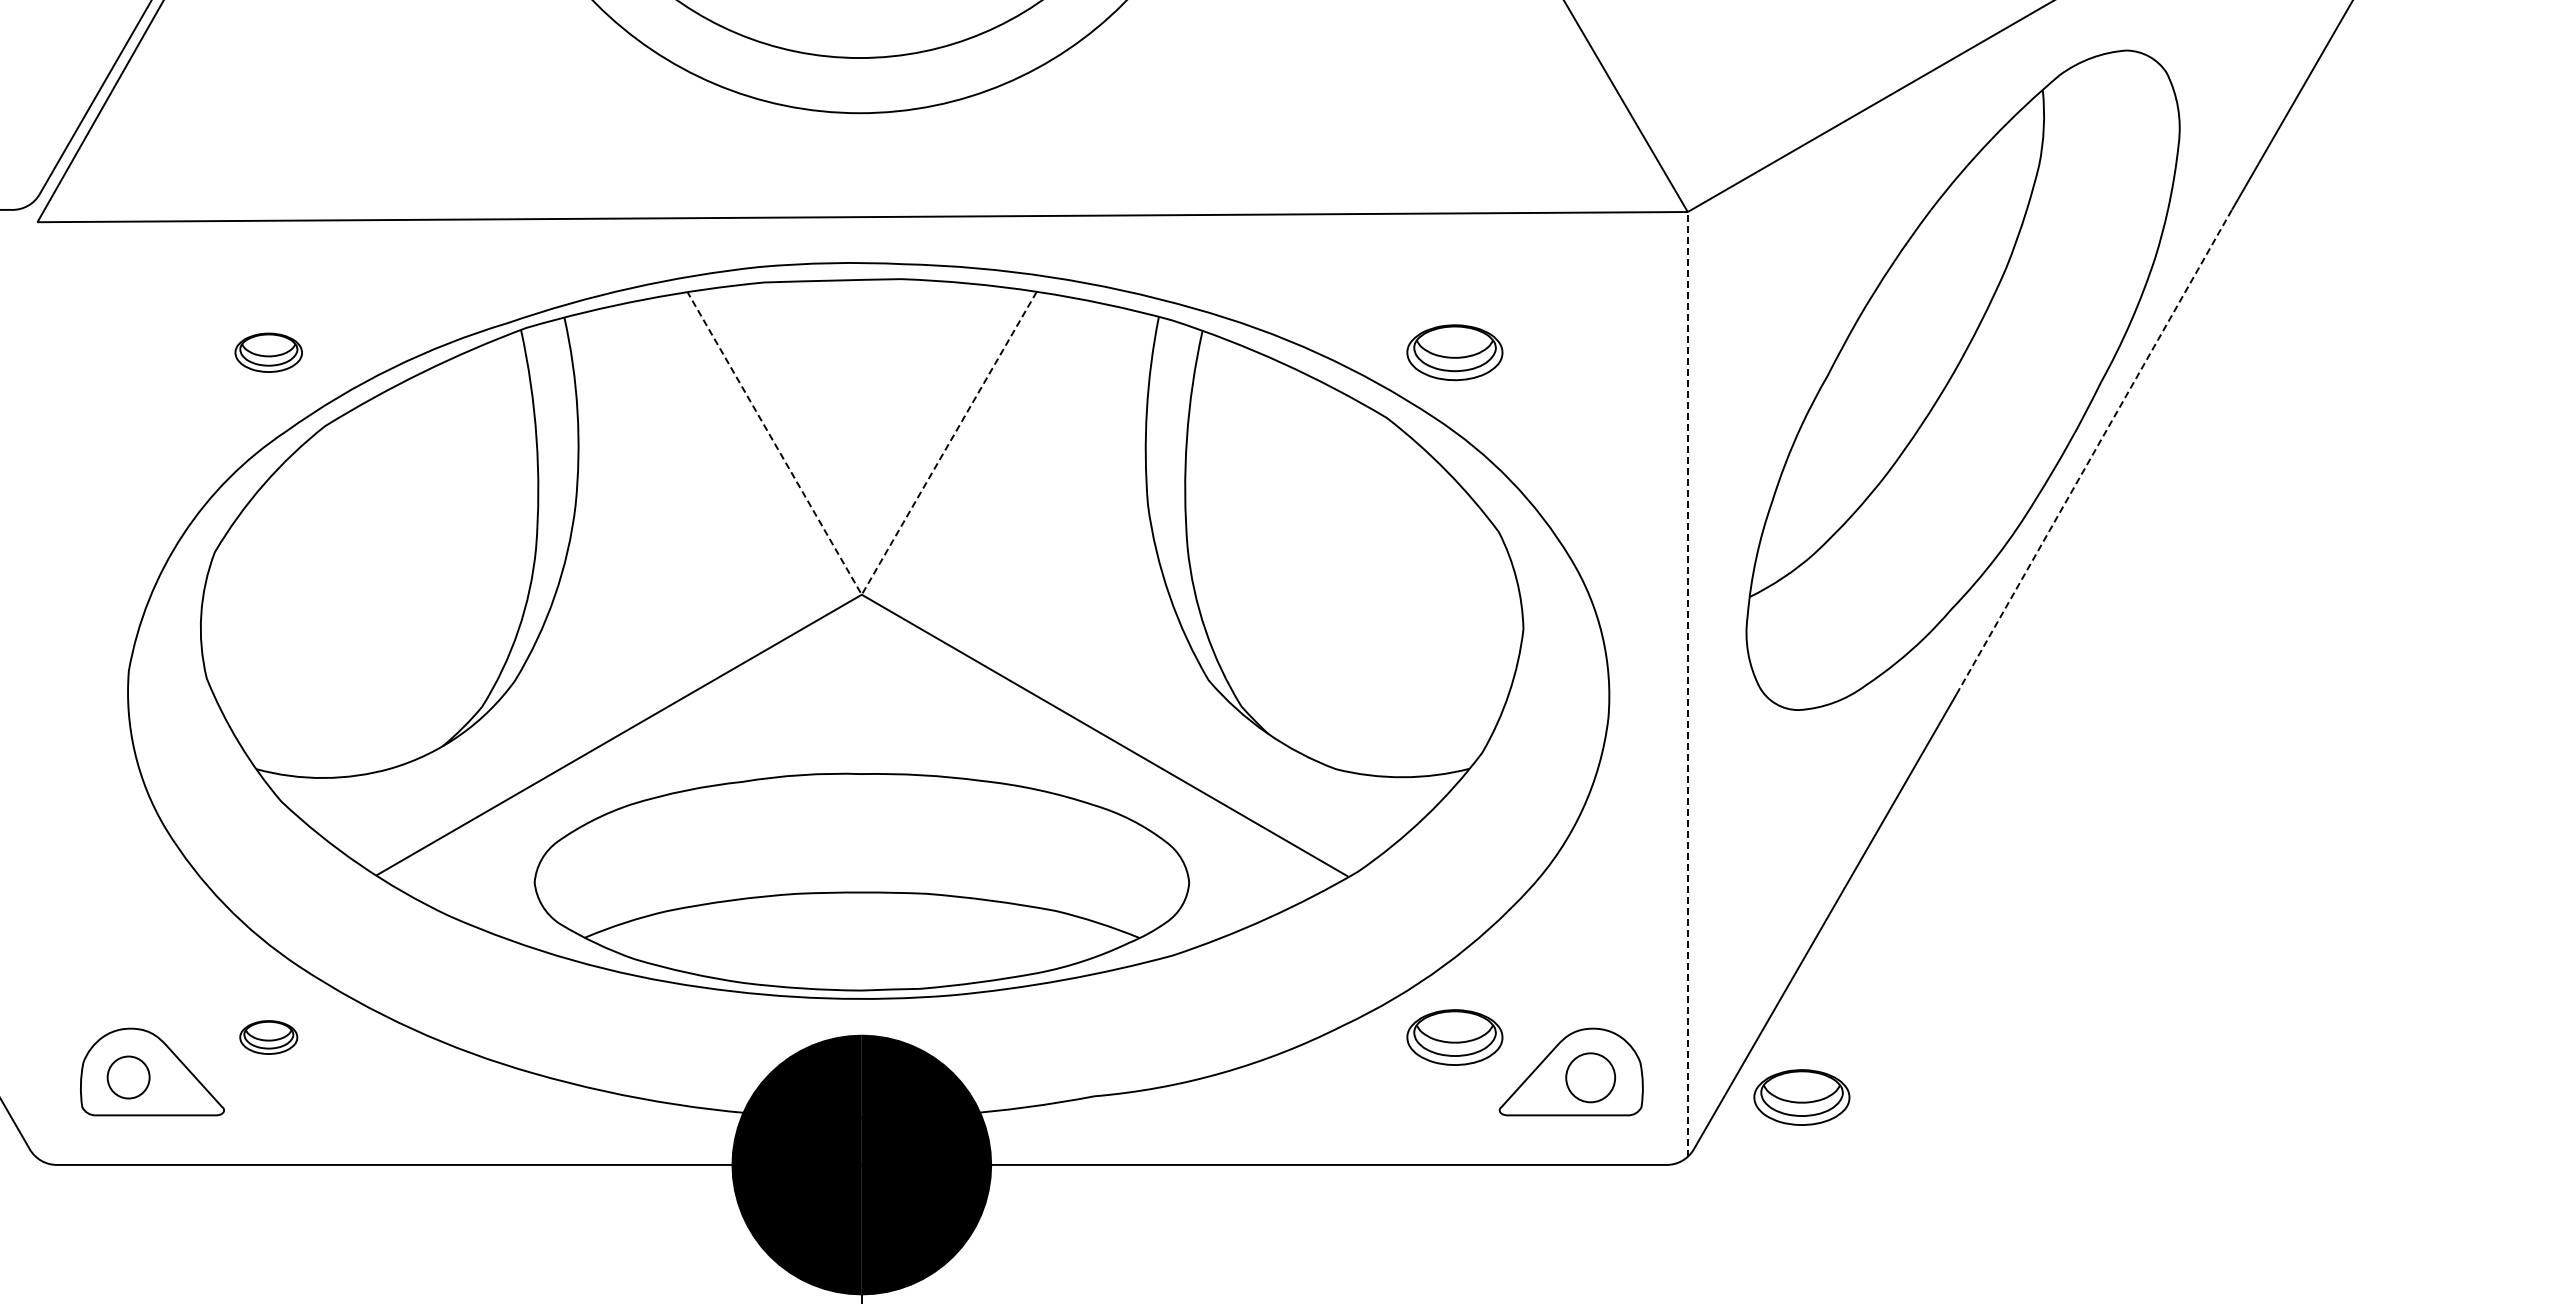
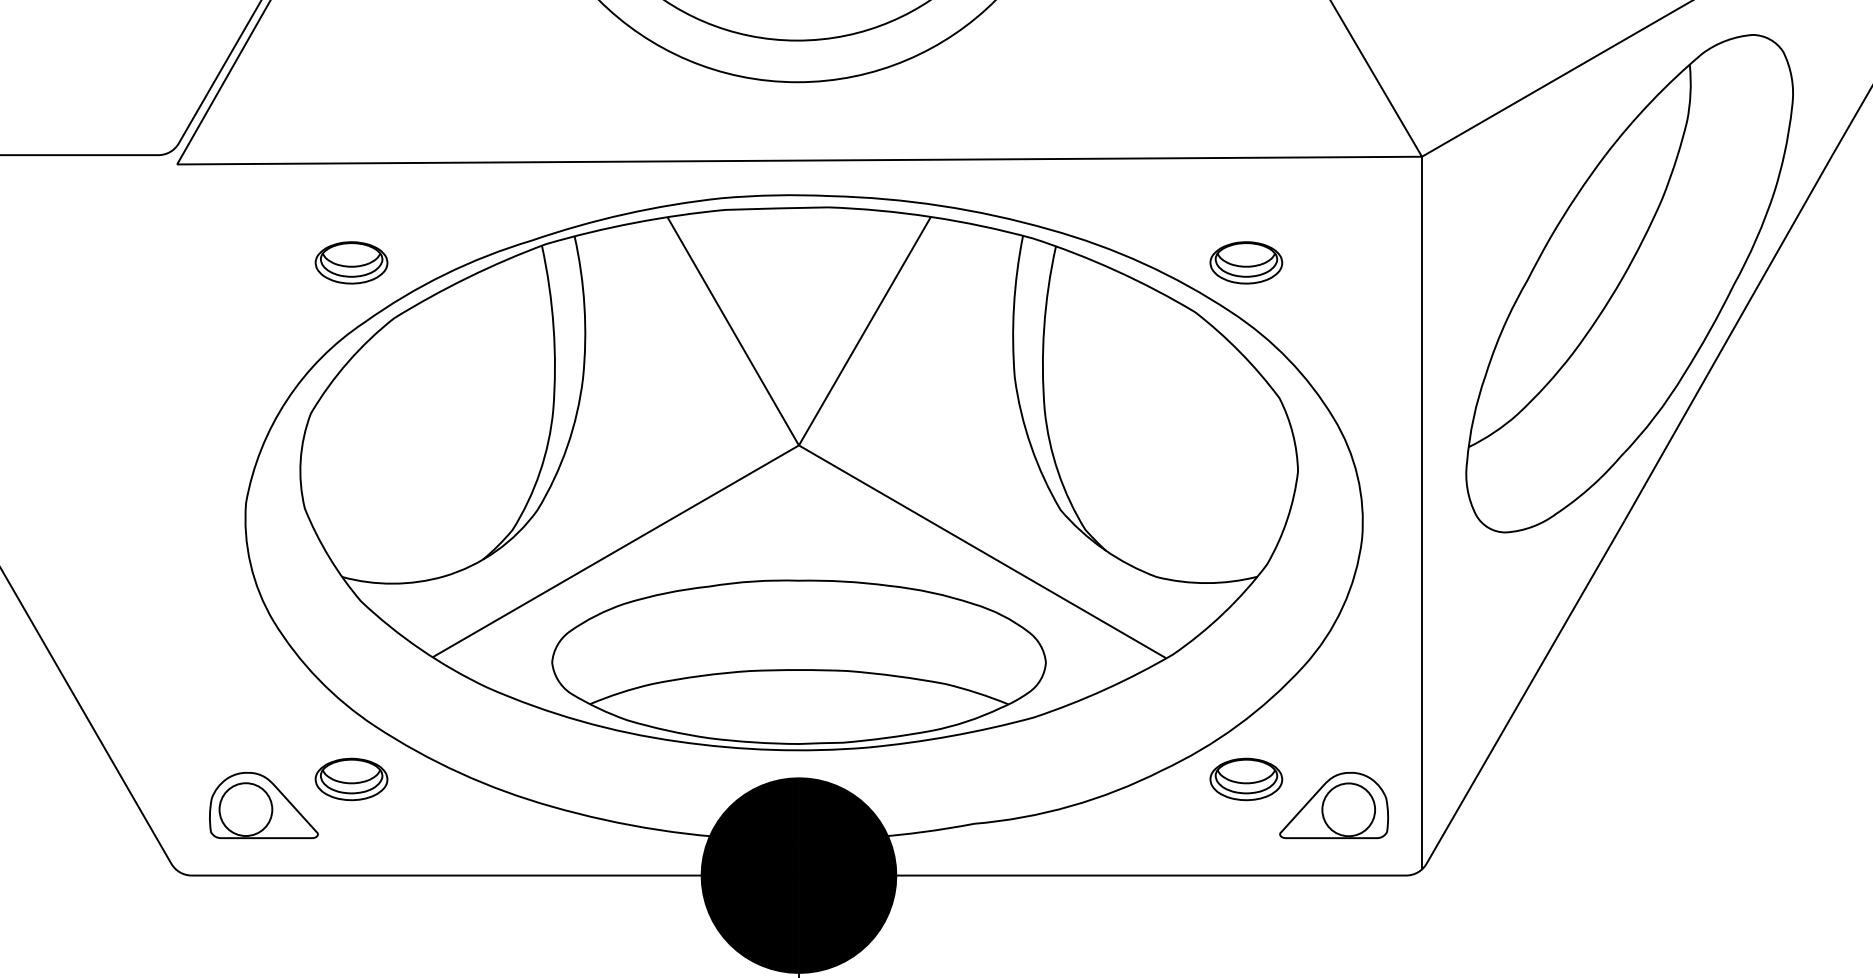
part: (268, 352) -> (351, 262), size x1.43
line: (2094, 452) -> (1728, 338), dashed -> solid
line: (861, 594) -> (798, 445), dashed -> solid
line: (1687, 683) -> (1421, 512), dashed -> solid
part: (268, 1037) -> (351, 779), size x1.67
circle: (128, 1077) -> (245, 809), size x1.67
circle: (1590, 1077) -> (1348, 809), size x1.43
part: (1801, 1097) -> (1507, 824), removed

